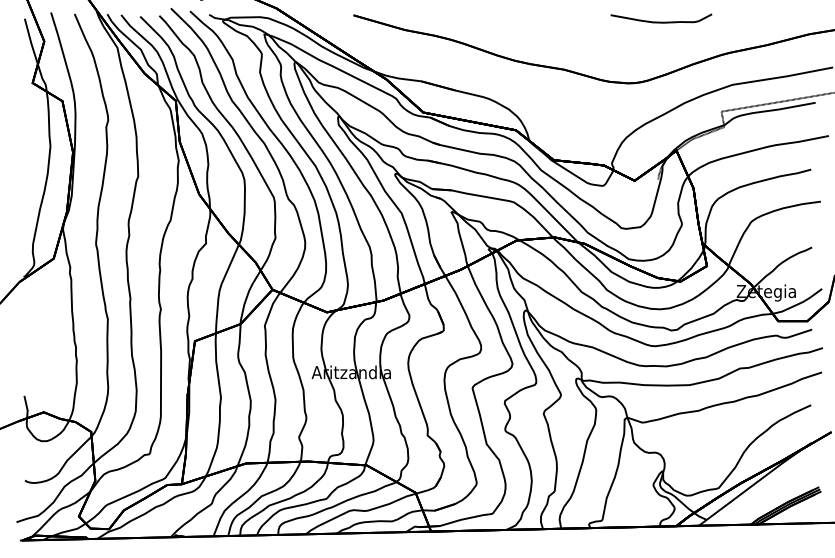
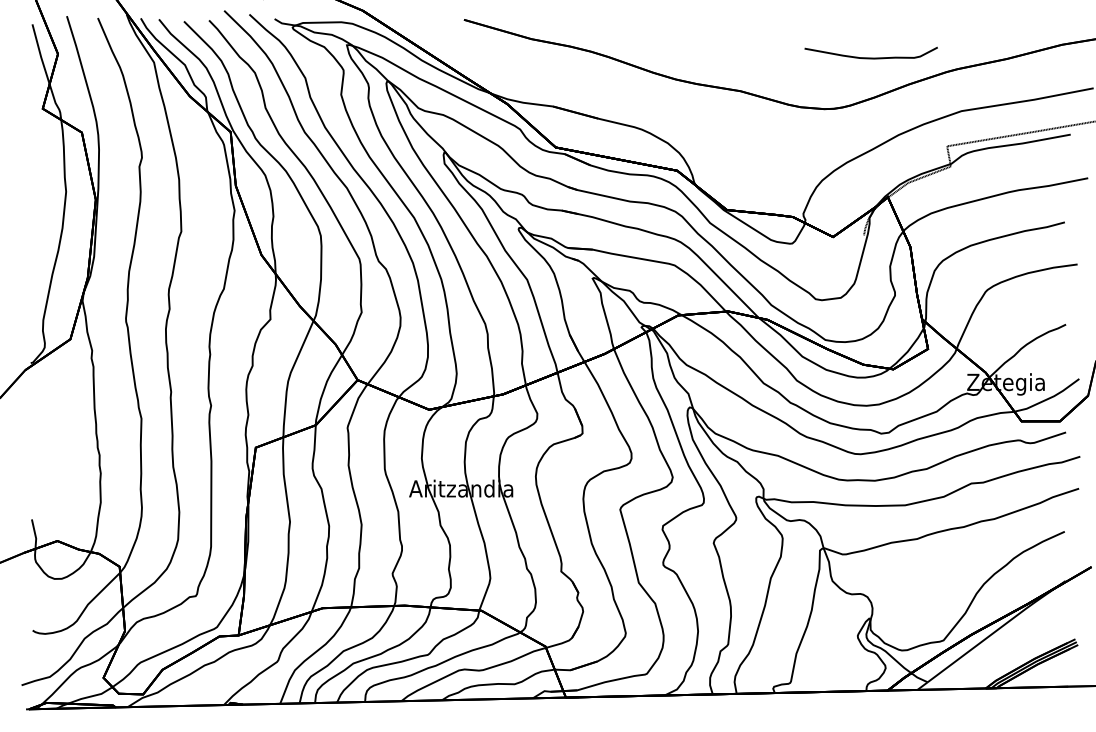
part: (660, 18) -> (870, 52), moved

